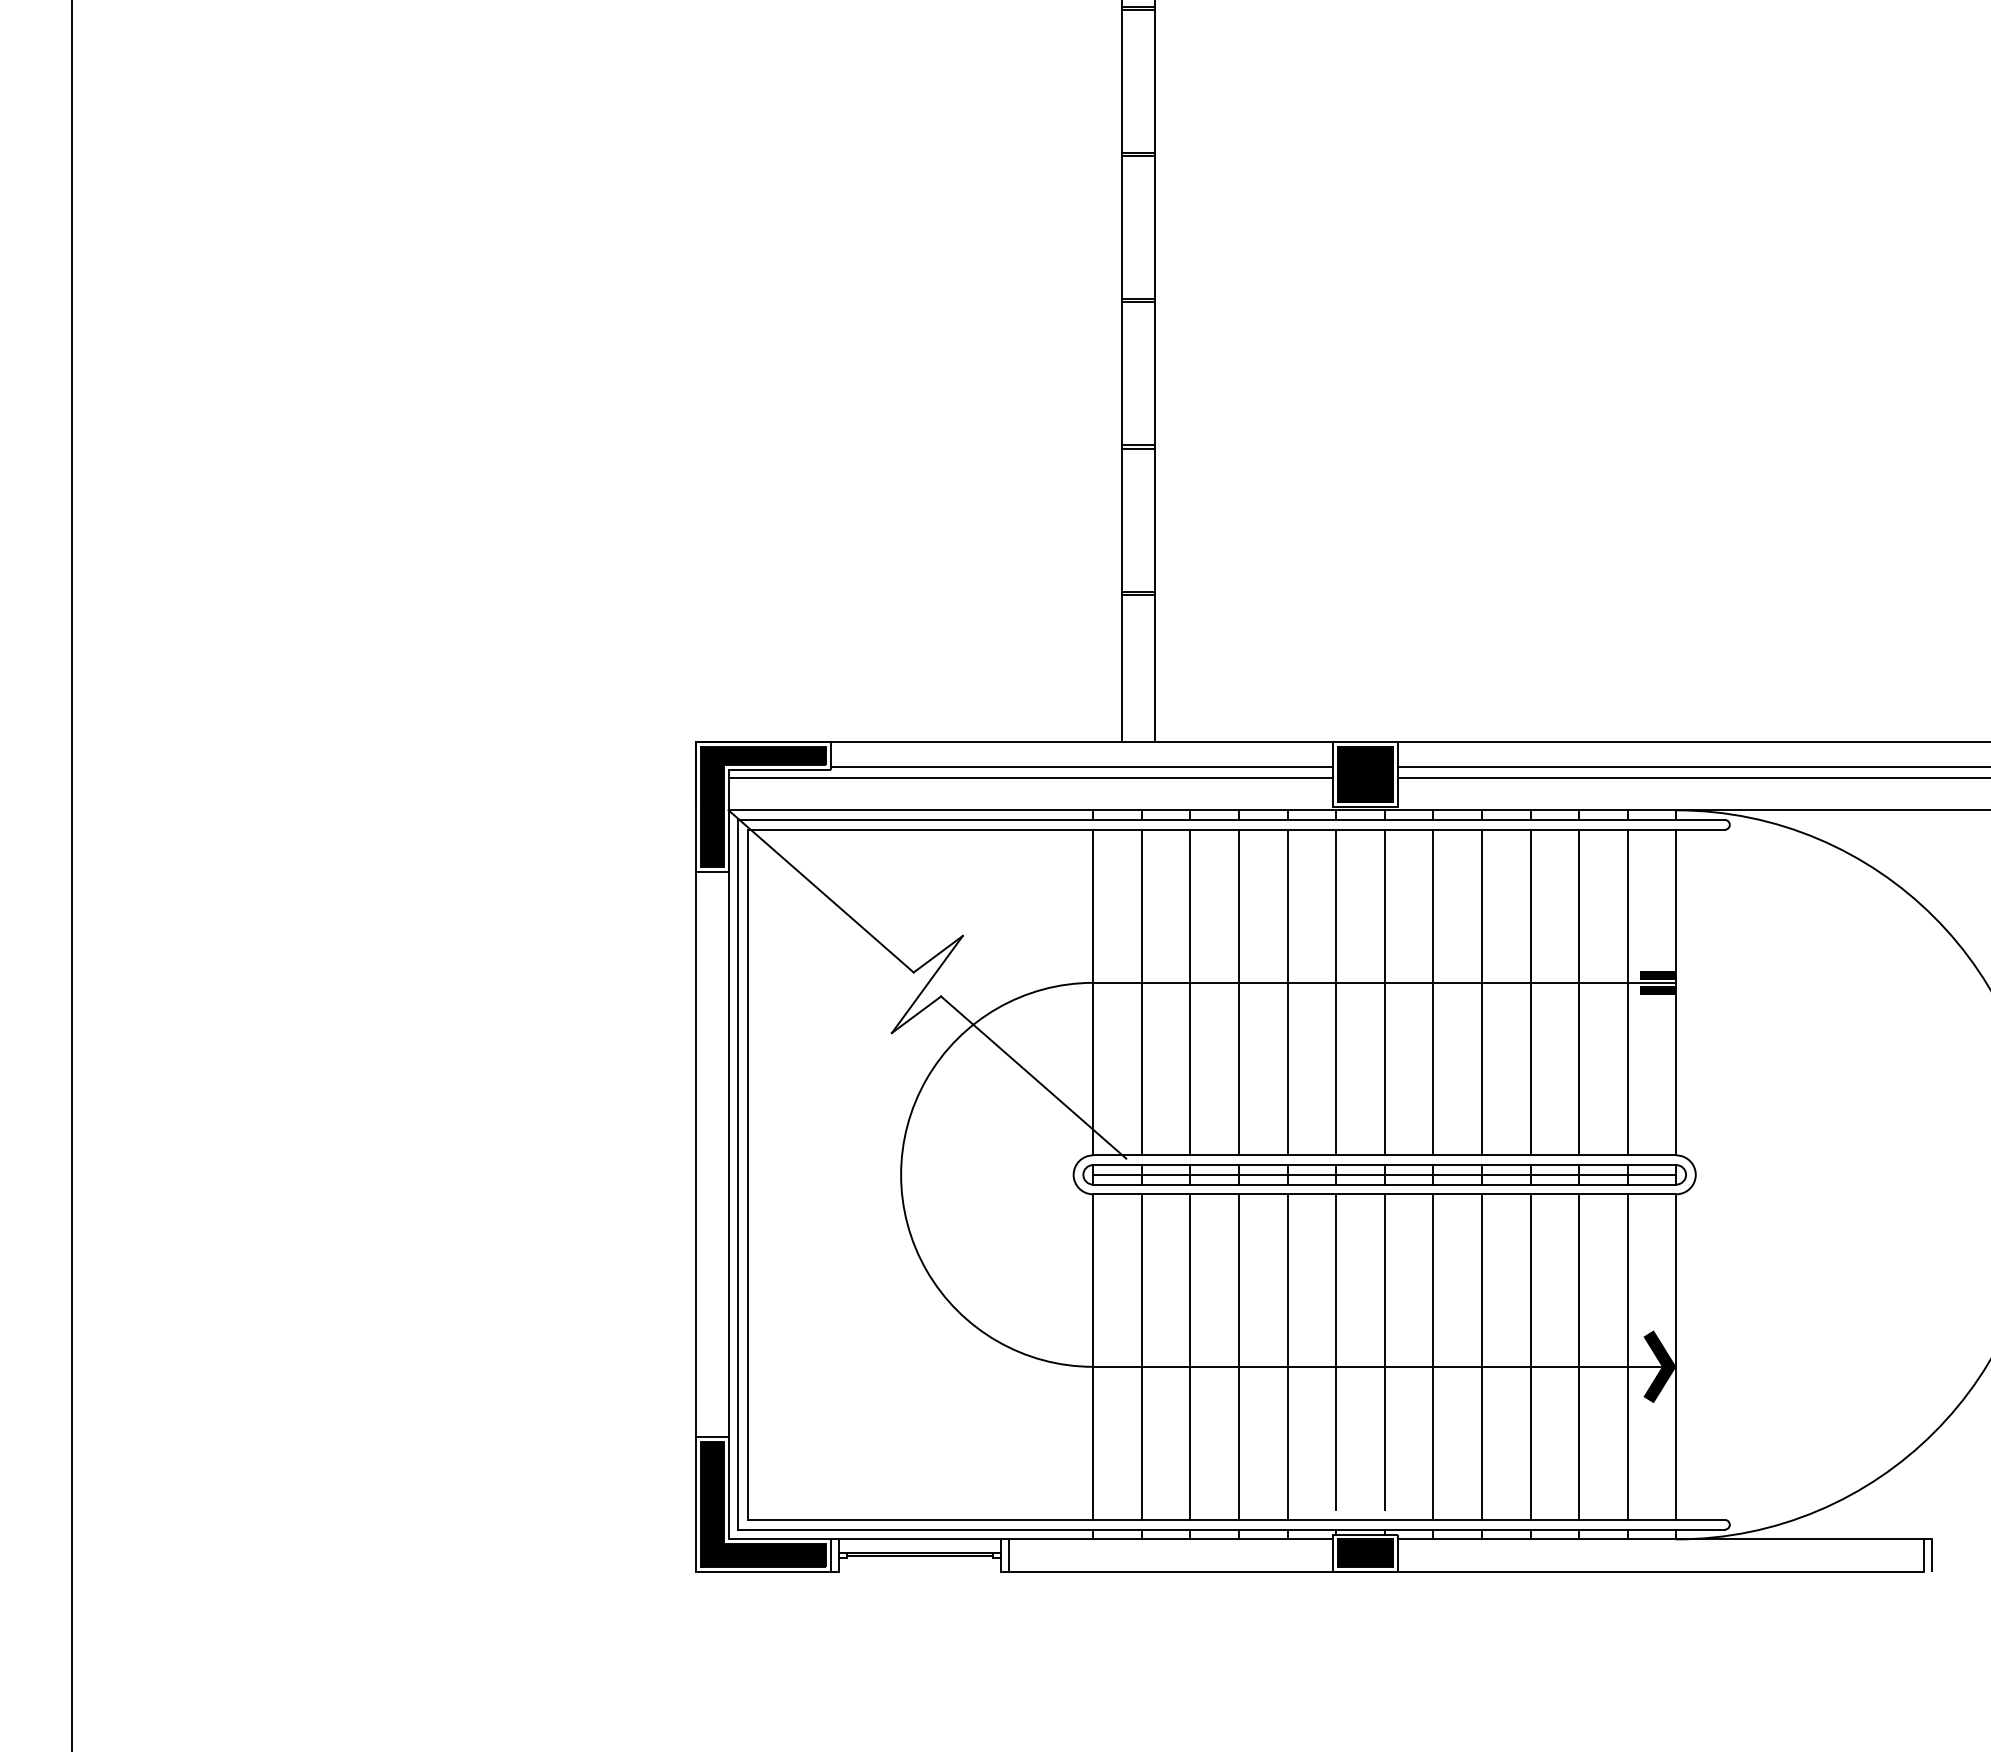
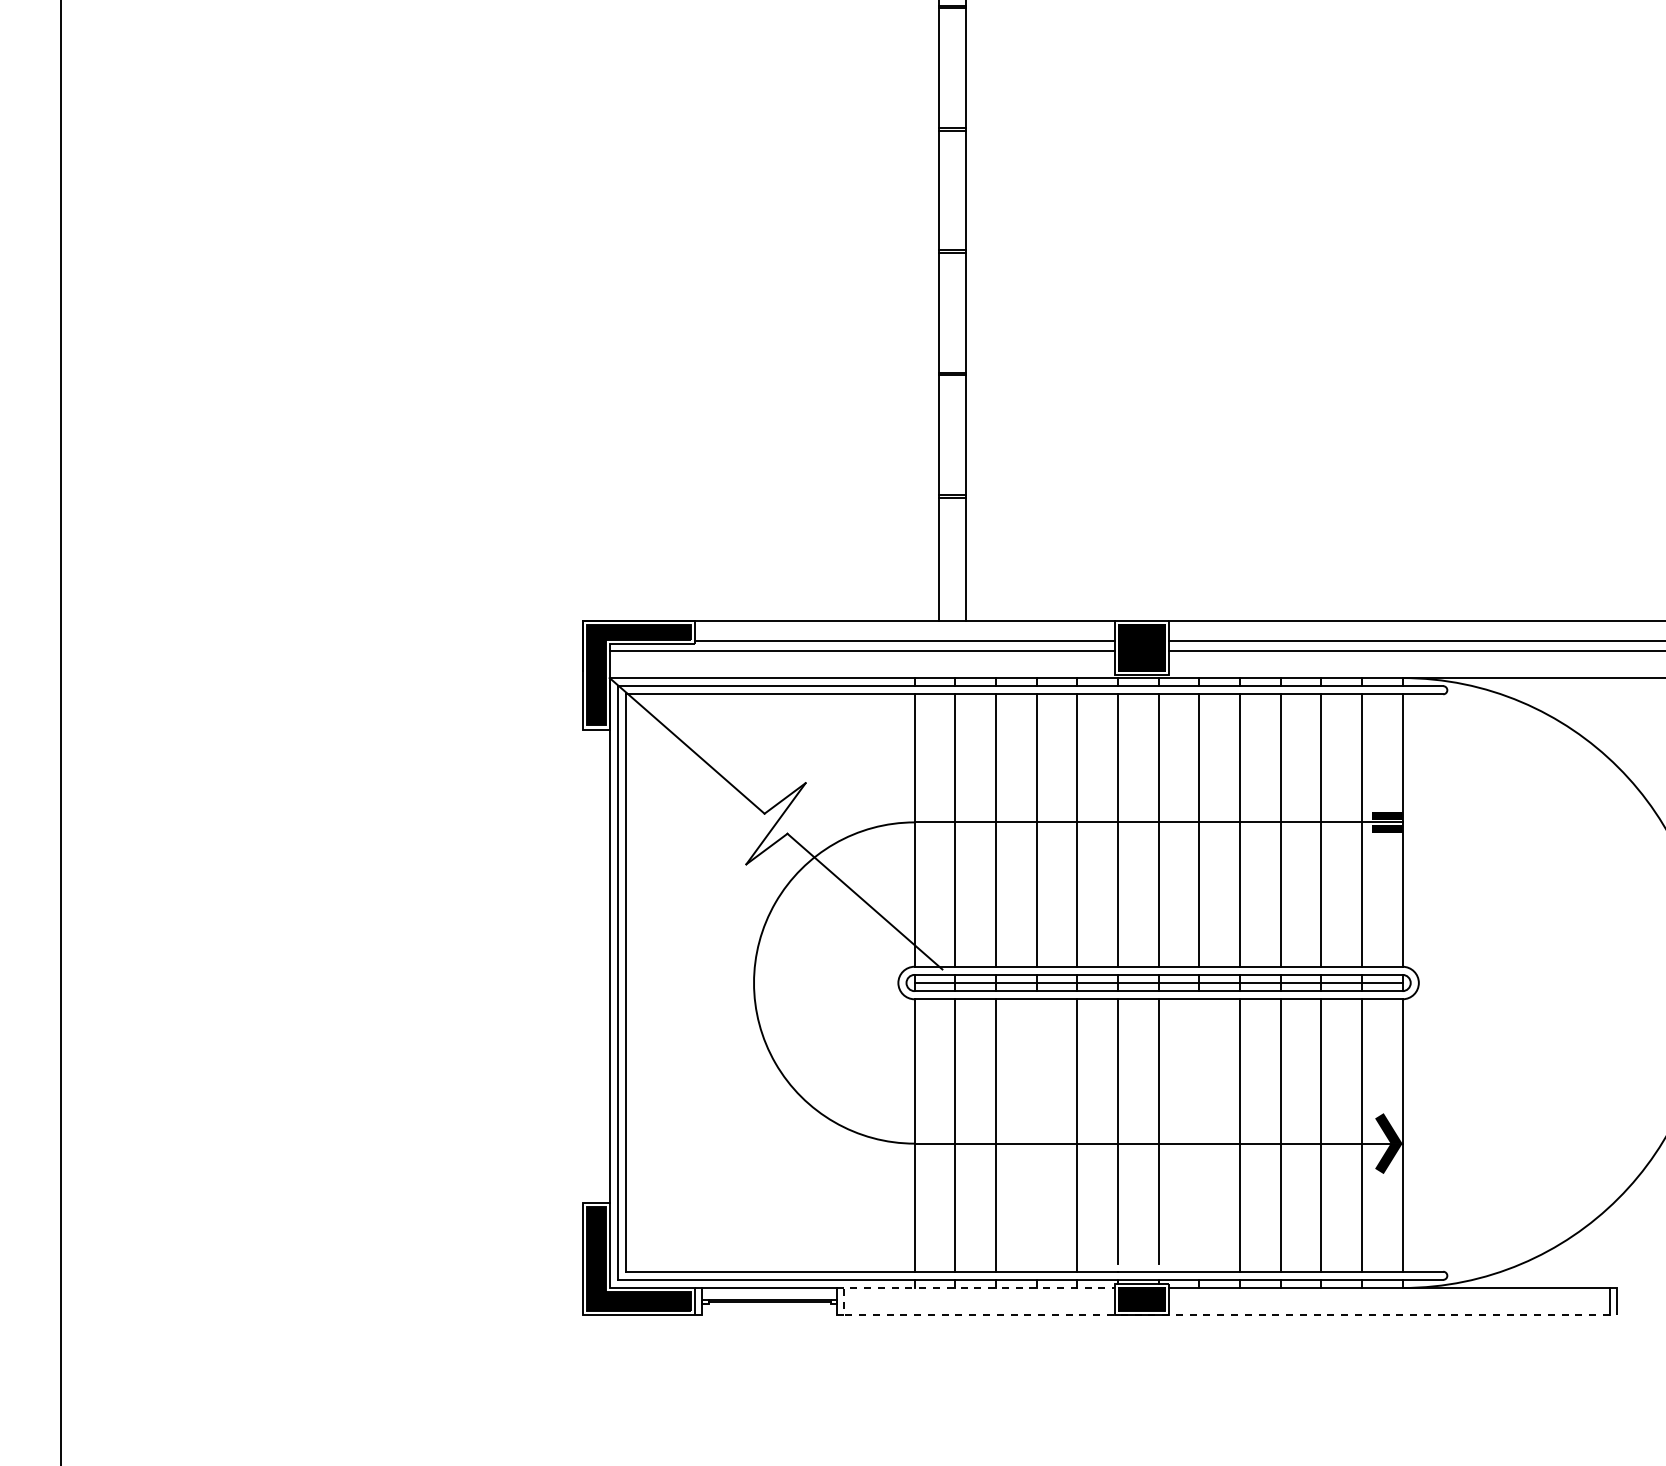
line: (696, 1153) -> (582, 965), removed
line: (1238, 1357) -> (1036, 1135), removed
line: (1433, 1357) -> (1199, 1135), removed
line: (1286, 1572) -> (1076, 1315), solid -> dashed

